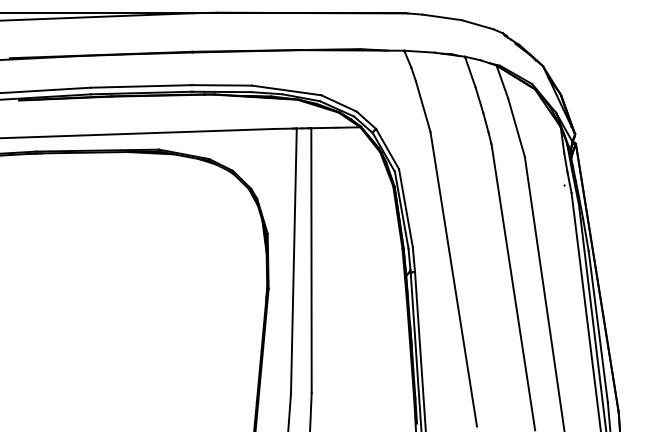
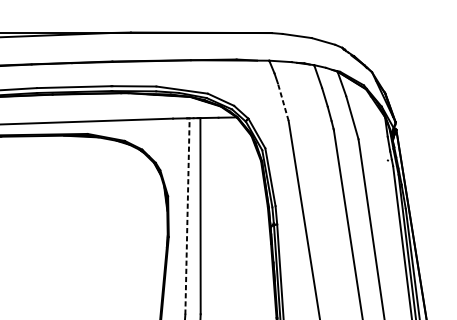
line: (423, 106) -> (283, 101), solid -> dashed
line: (293, 261) -> (187, 216), solid -> dashed

